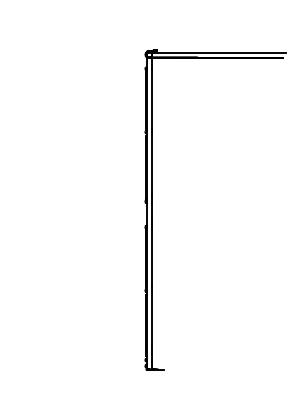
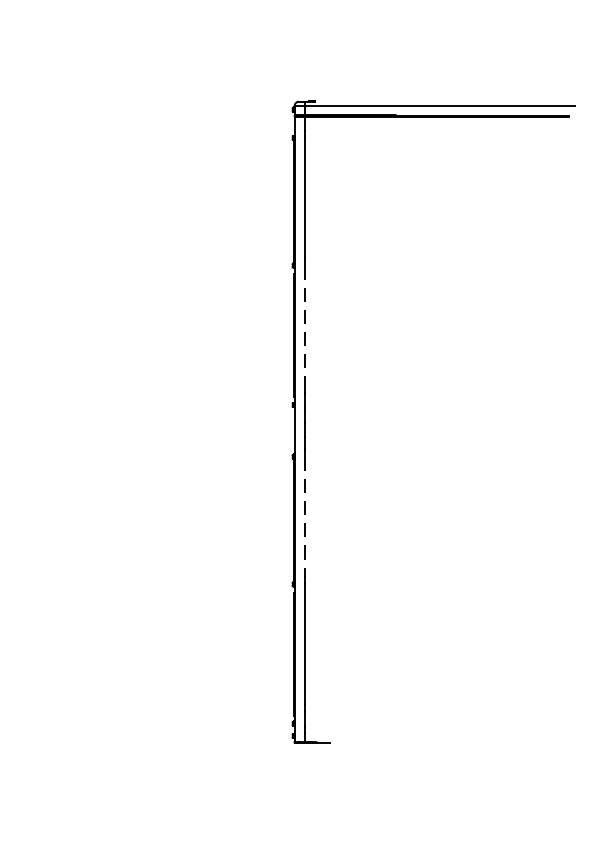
line: (151, 162) -> (304, 326), solid -> dashed
line: (151, 257) -> (304, 517), solid -> dashed

